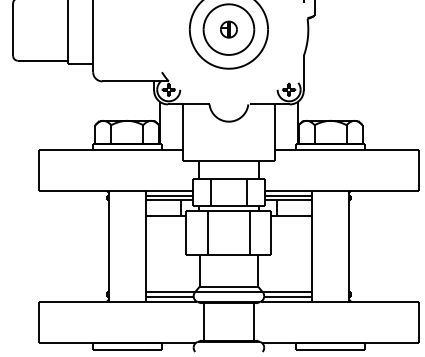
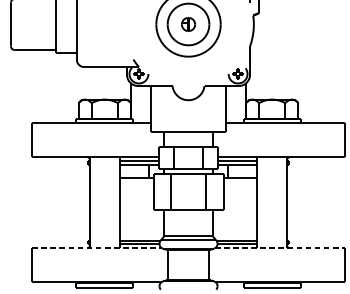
line: (117, 301) -> (96, 248), solid -> dashed
line: (339, 301) -> (279, 248), solid -> dashed

